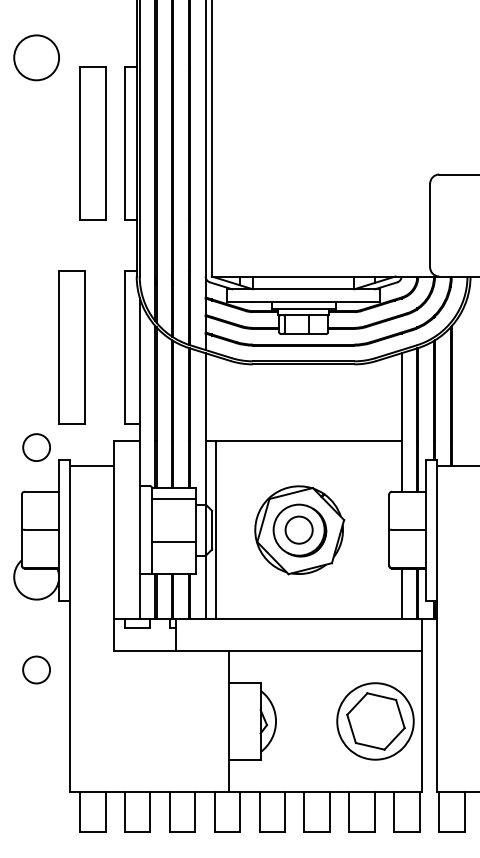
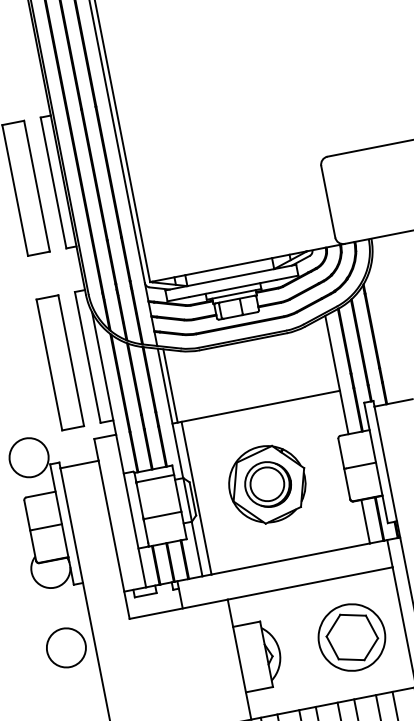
part: (71, 347) -> (60, 362), moved
line: (211, 397) -> (170, 385), added
circle: (36, 447) -> (28, 457), size x1.67
circle: (298, 529) -> (266, 483), size x1.43
circle: (36, 669) -> (66, 647), size x1.67
part: (375, 721) -> (351, 637), moved

